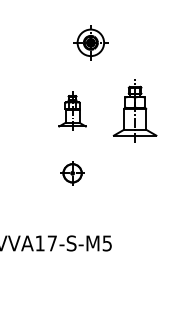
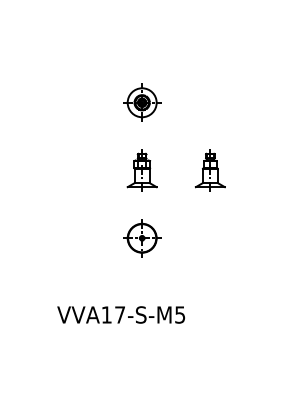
part: (91, 42) -> (142, 102), moved
part: (134, 111) -> (209, 170), size x0.62
part: (72, 173) -> (142, 238), size x1.43

